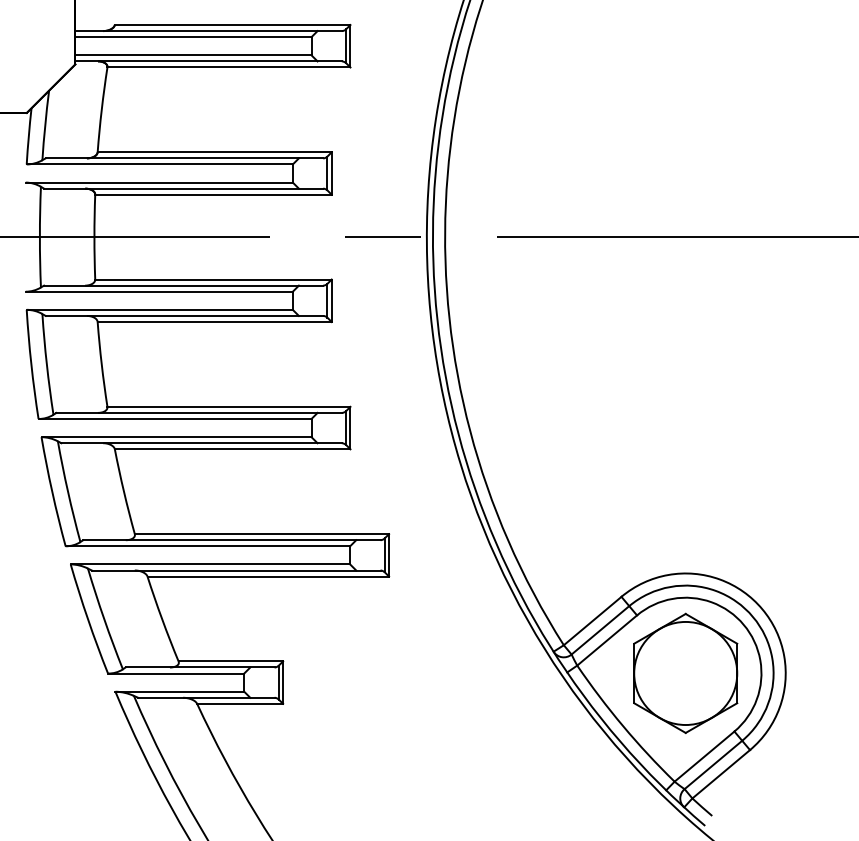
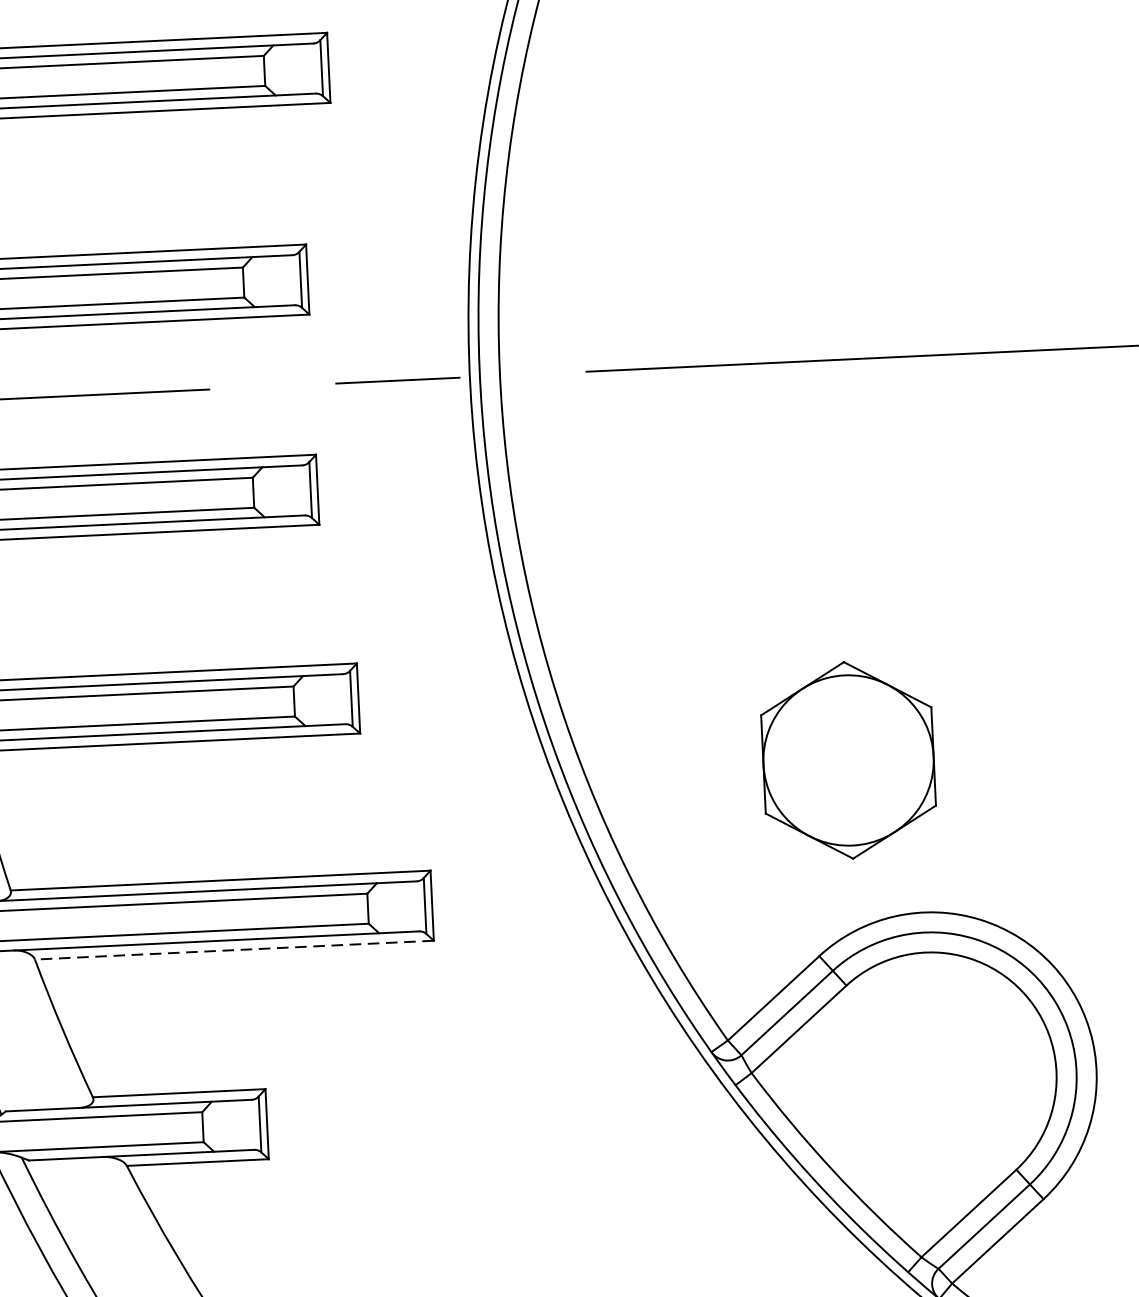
line: (268, 576) -> (234, 950), solid -> dashed
part: (685, 672) -> (848, 758), moved

